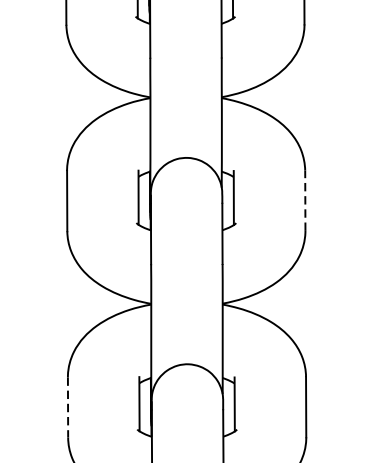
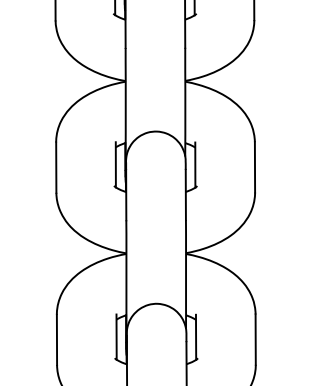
line: (304, 199) -> (254, 166), dashed -> solid
line: (67, 408) -> (56, 340), dashed -> solid

